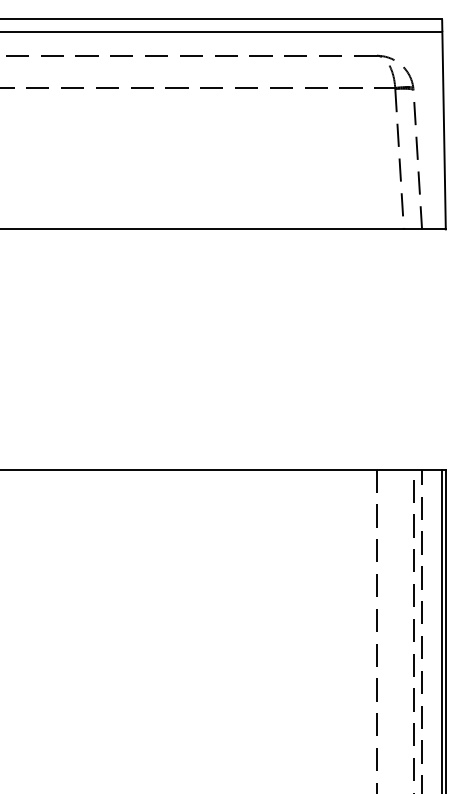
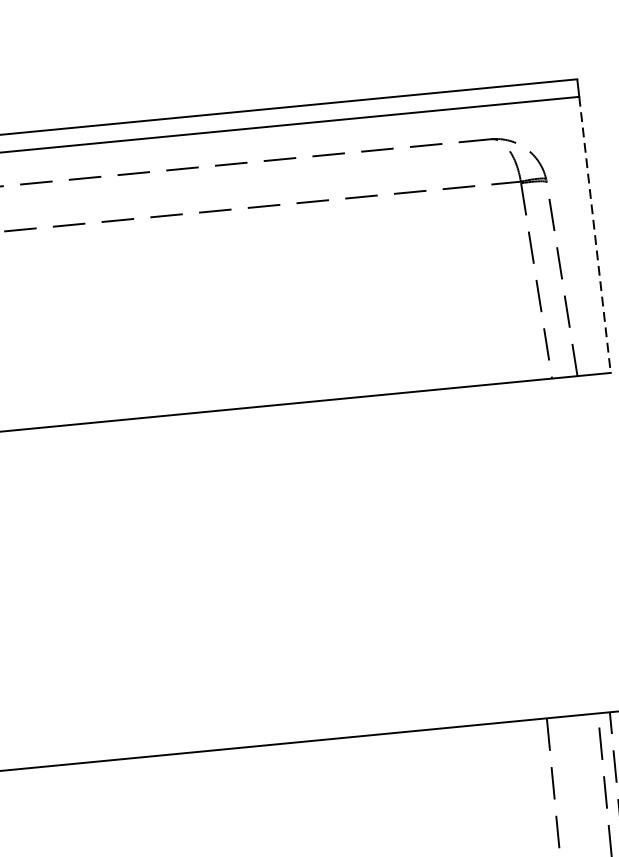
line: (444, 130) -> (595, 234), solid -> dashed

